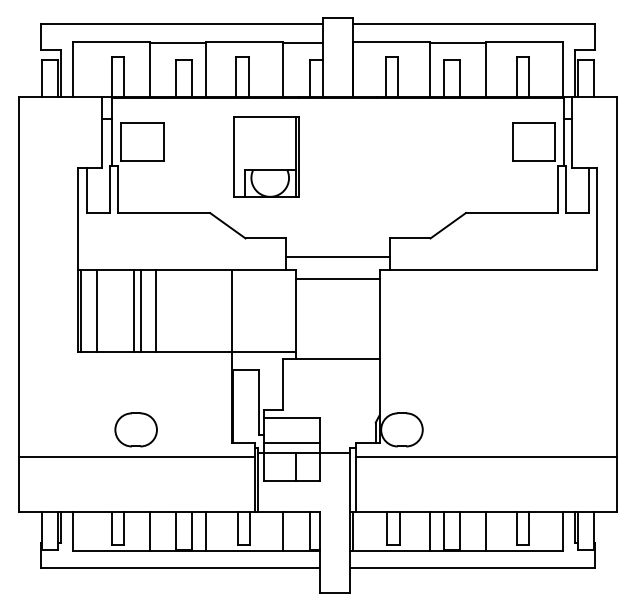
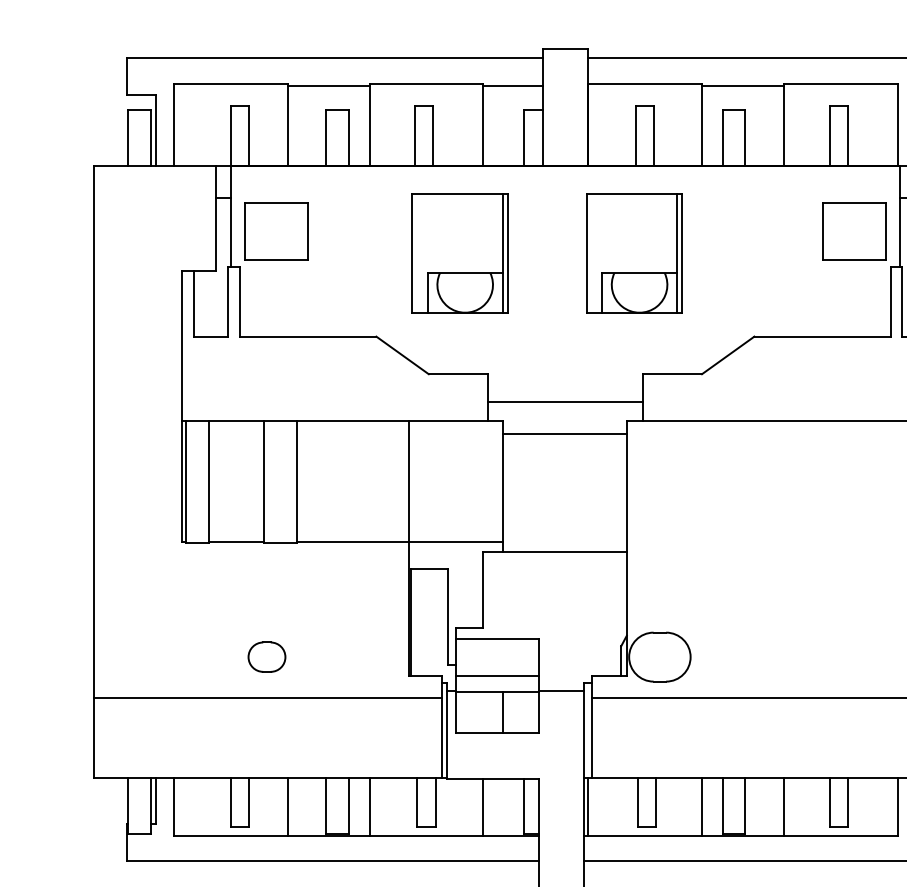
part: (384, 156) -> (634, 253), added
line: (140, 311) -> (273, 482), removed
part: (135, 429) -> (266, 656), size x0.6

